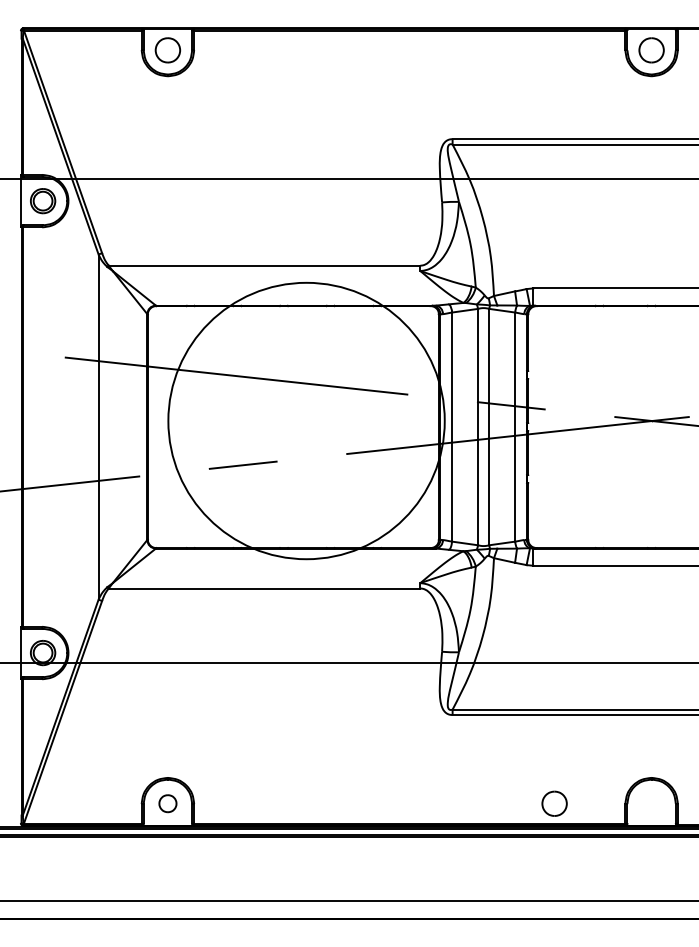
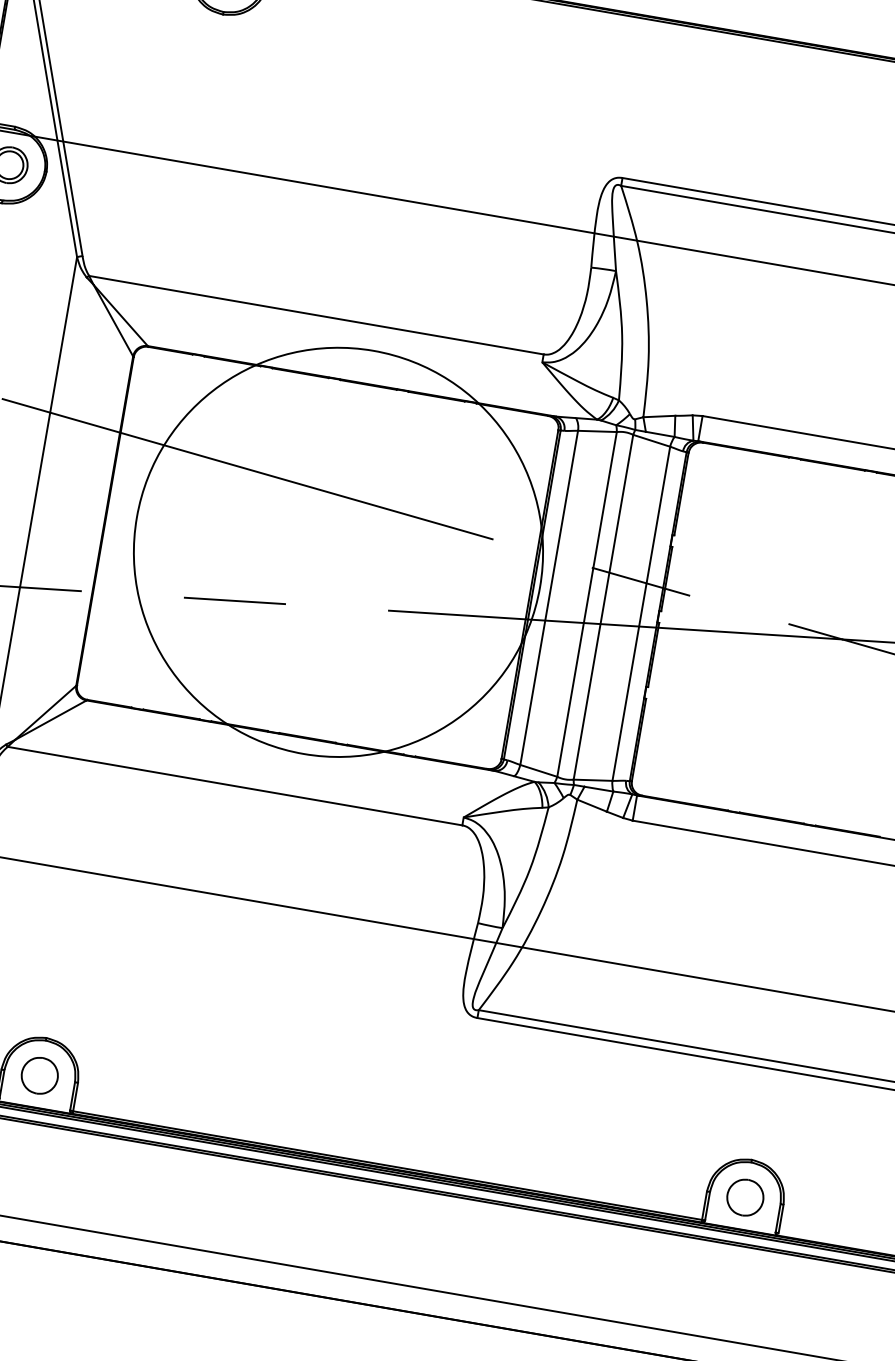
part: (167, 803) -> (39, 1075), size x1.43
part: (554, 803) -> (745, 1197), moved

